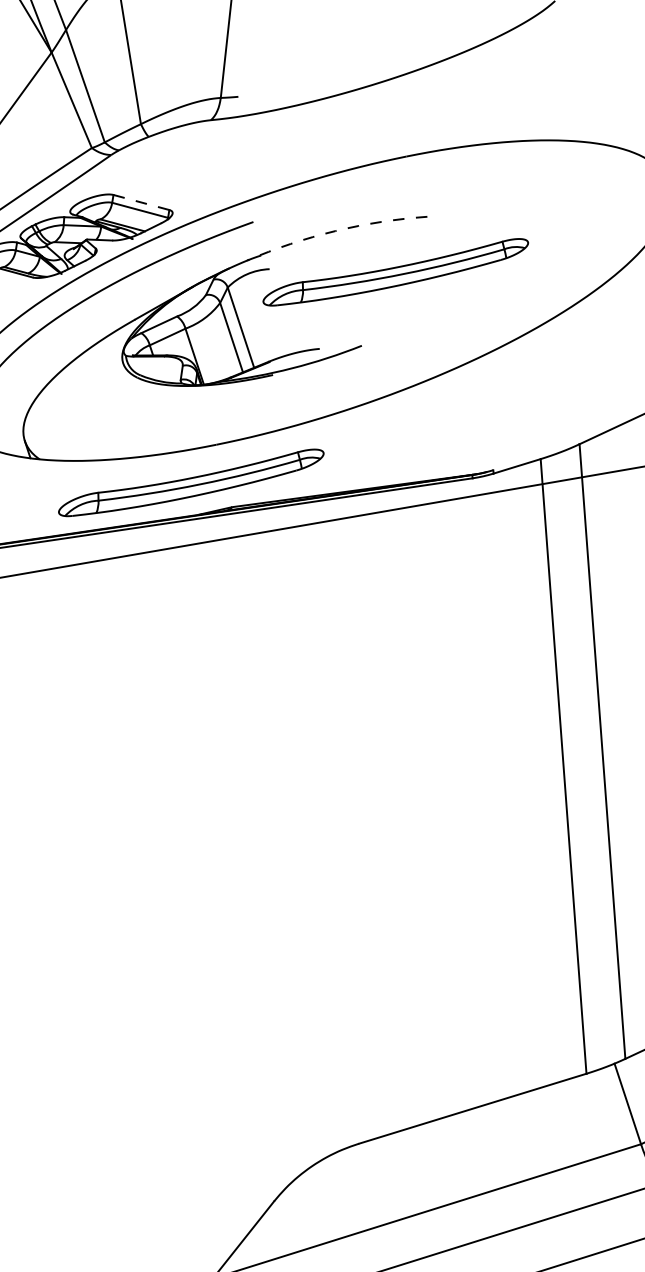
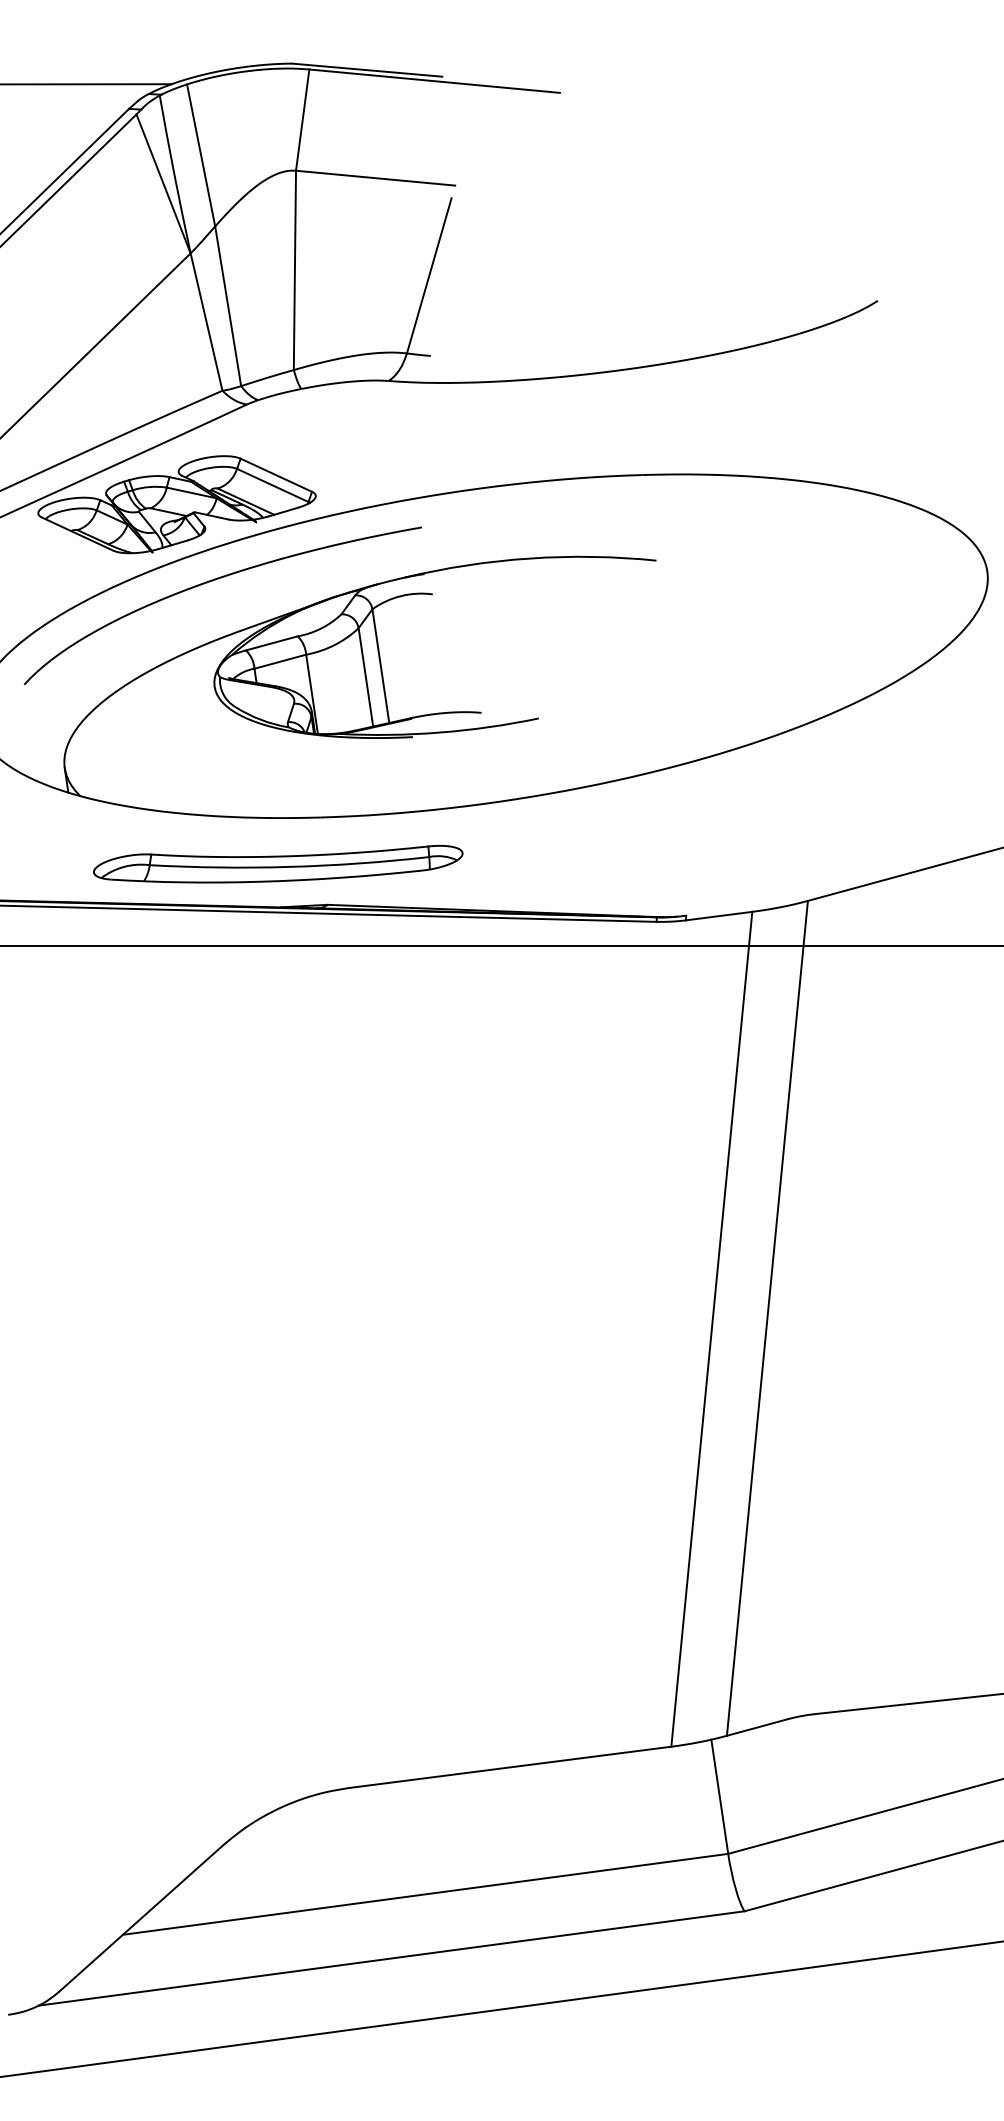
line: (141, 202) -> (276, 475), dashed -> solid
arc: (335, 231) -> (529, 558), dashed -> solid
part: (396, 272) -> (601, 628), removed

